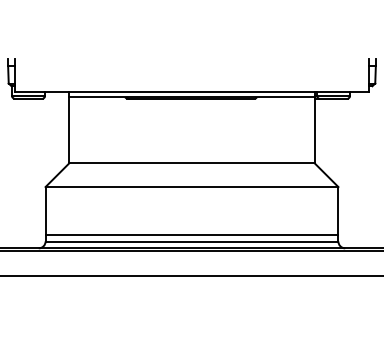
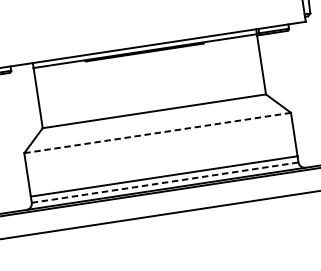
line: (192, 187) -> (158, 133), solid -> dashed
line: (191, 241) -> (164, 182), solid -> dashed

